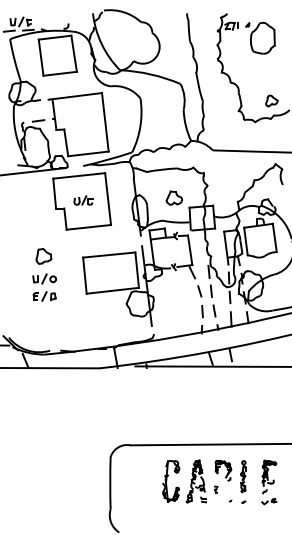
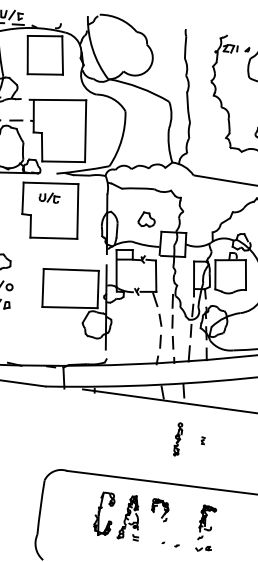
part: (83, 200) -> (49, 197), moved
part: (243, 476) -> (178, 439), moved
part: (216, 489) -> (203, 440), moved

